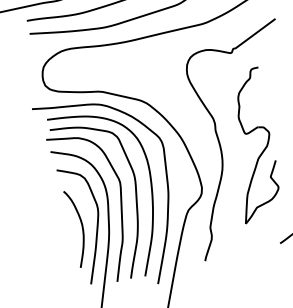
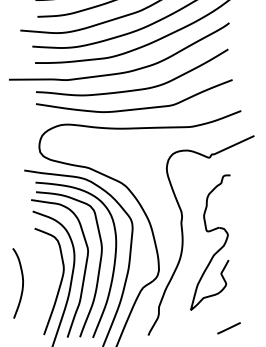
curve: (82, 227) -> (22, 283), moved

